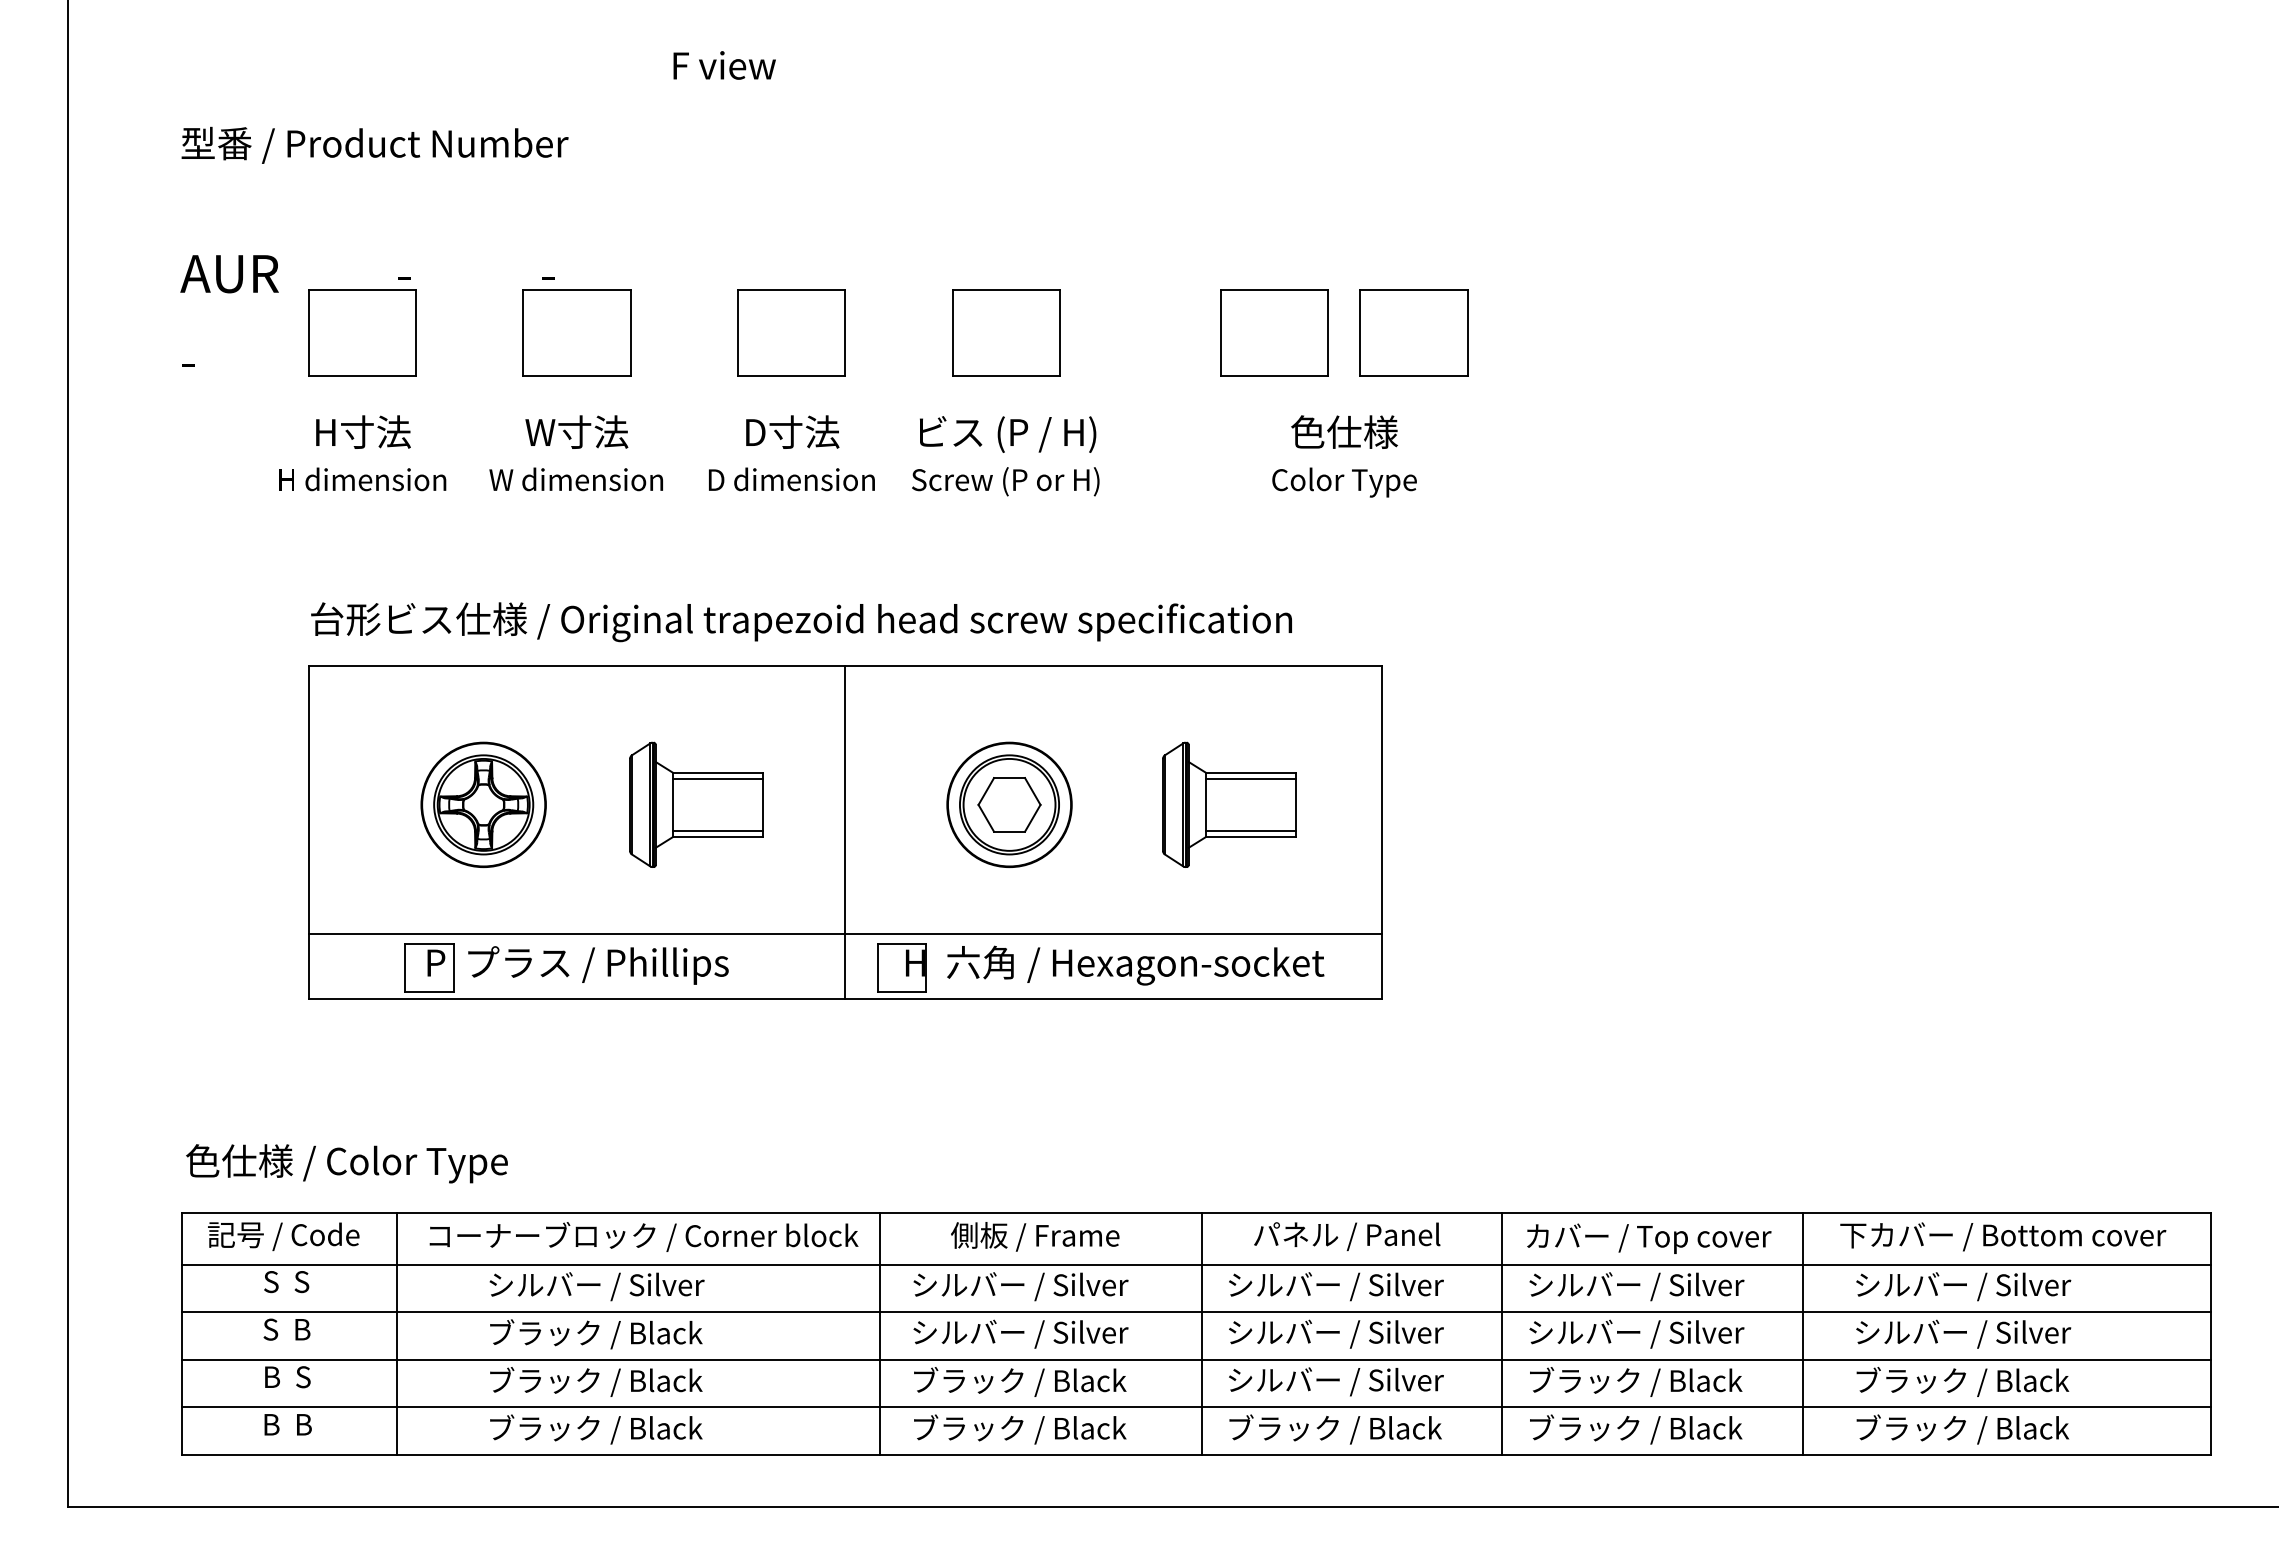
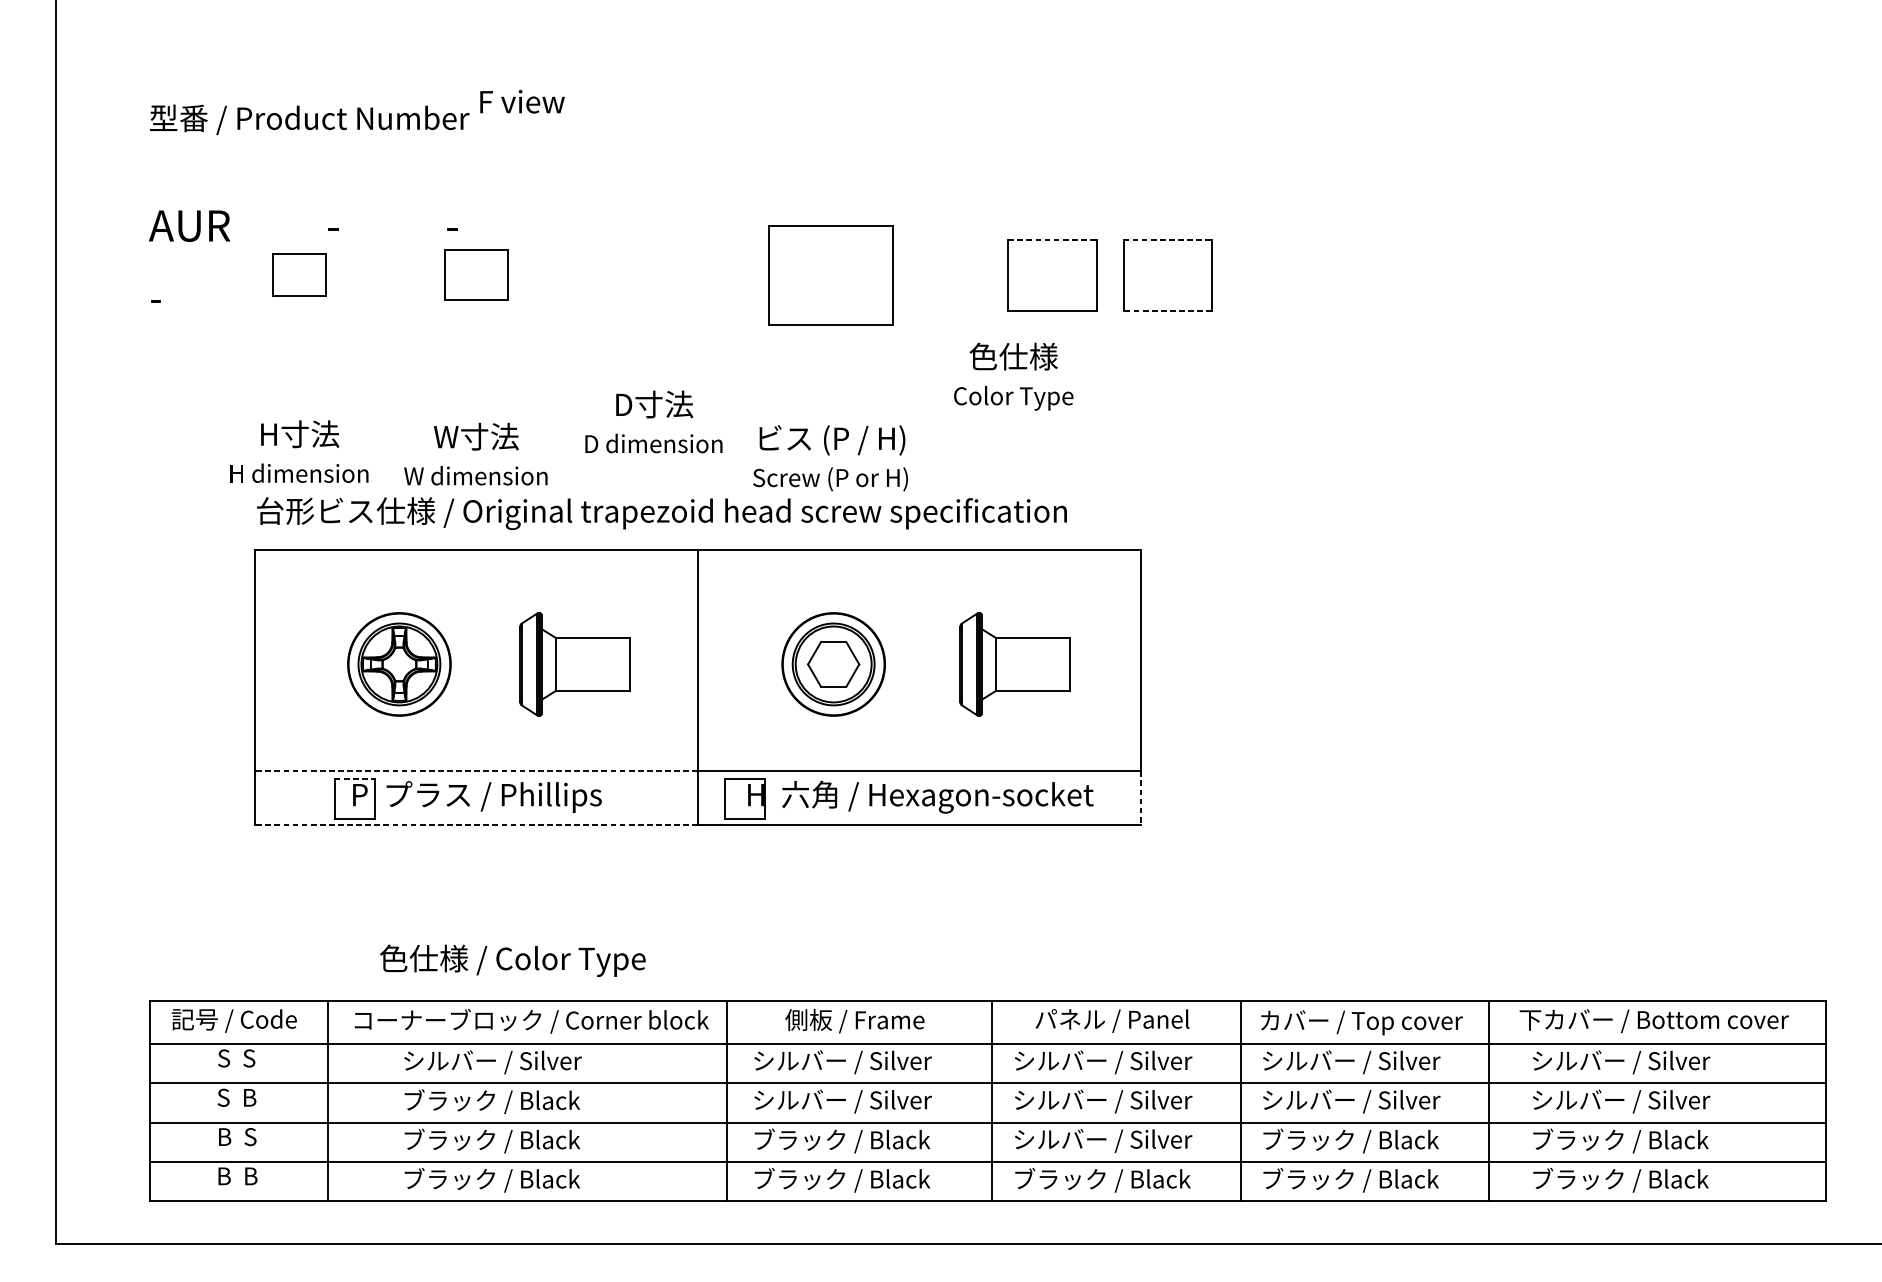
text: (724, 65) -> (522, 101), moved
line: (1274, 290) -> (1052, 239), solid -> dashed
line: (1414, 290) -> (1168, 239), solid -> dashed
part: (362, 332) -> (299, 274), size x0.6
part: (576, 332) -> (476, 274), size x0.7
part: (791, 332) -> (653, 274), removed
part: (1006, 332) -> (831, 274), size x1.4
line: (1414, 376) -> (1168, 310), solid -> dashed
text: (362, 453) -> (299, 451), moved
text: (575, 453) -> (475, 454), moved
text: (791, 453) -> (653, 422), moved
text: (1005, 456) -> (830, 458), moved
text: (1344, 456) -> (1013, 376), moved
line: (717, 779) -> (592, 643), removed
line: (1250, 779) -> (1032, 643), removed
line: (717, 830) -> (592, 685), removed
line: (1250, 830) -> (1032, 685), removed
line: (576, 934) -> (476, 771), solid -> dashed
line: (429, 943) -> (354, 778), solid -> dashed
line: (1381, 967) -> (1140, 798), solid -> dashed
line: (576, 998) -> (476, 824), solid -> dashed
text: (346, 1163) -> (512, 960), moved

